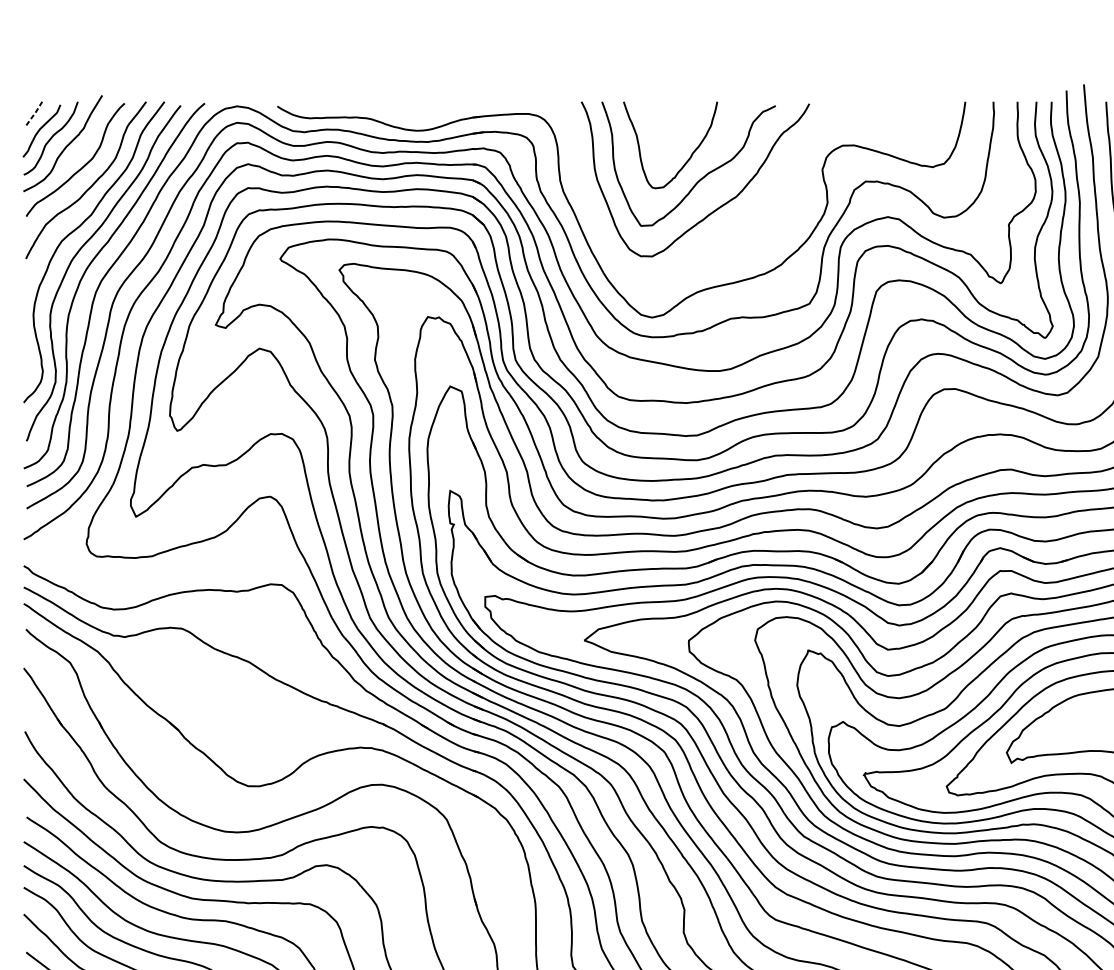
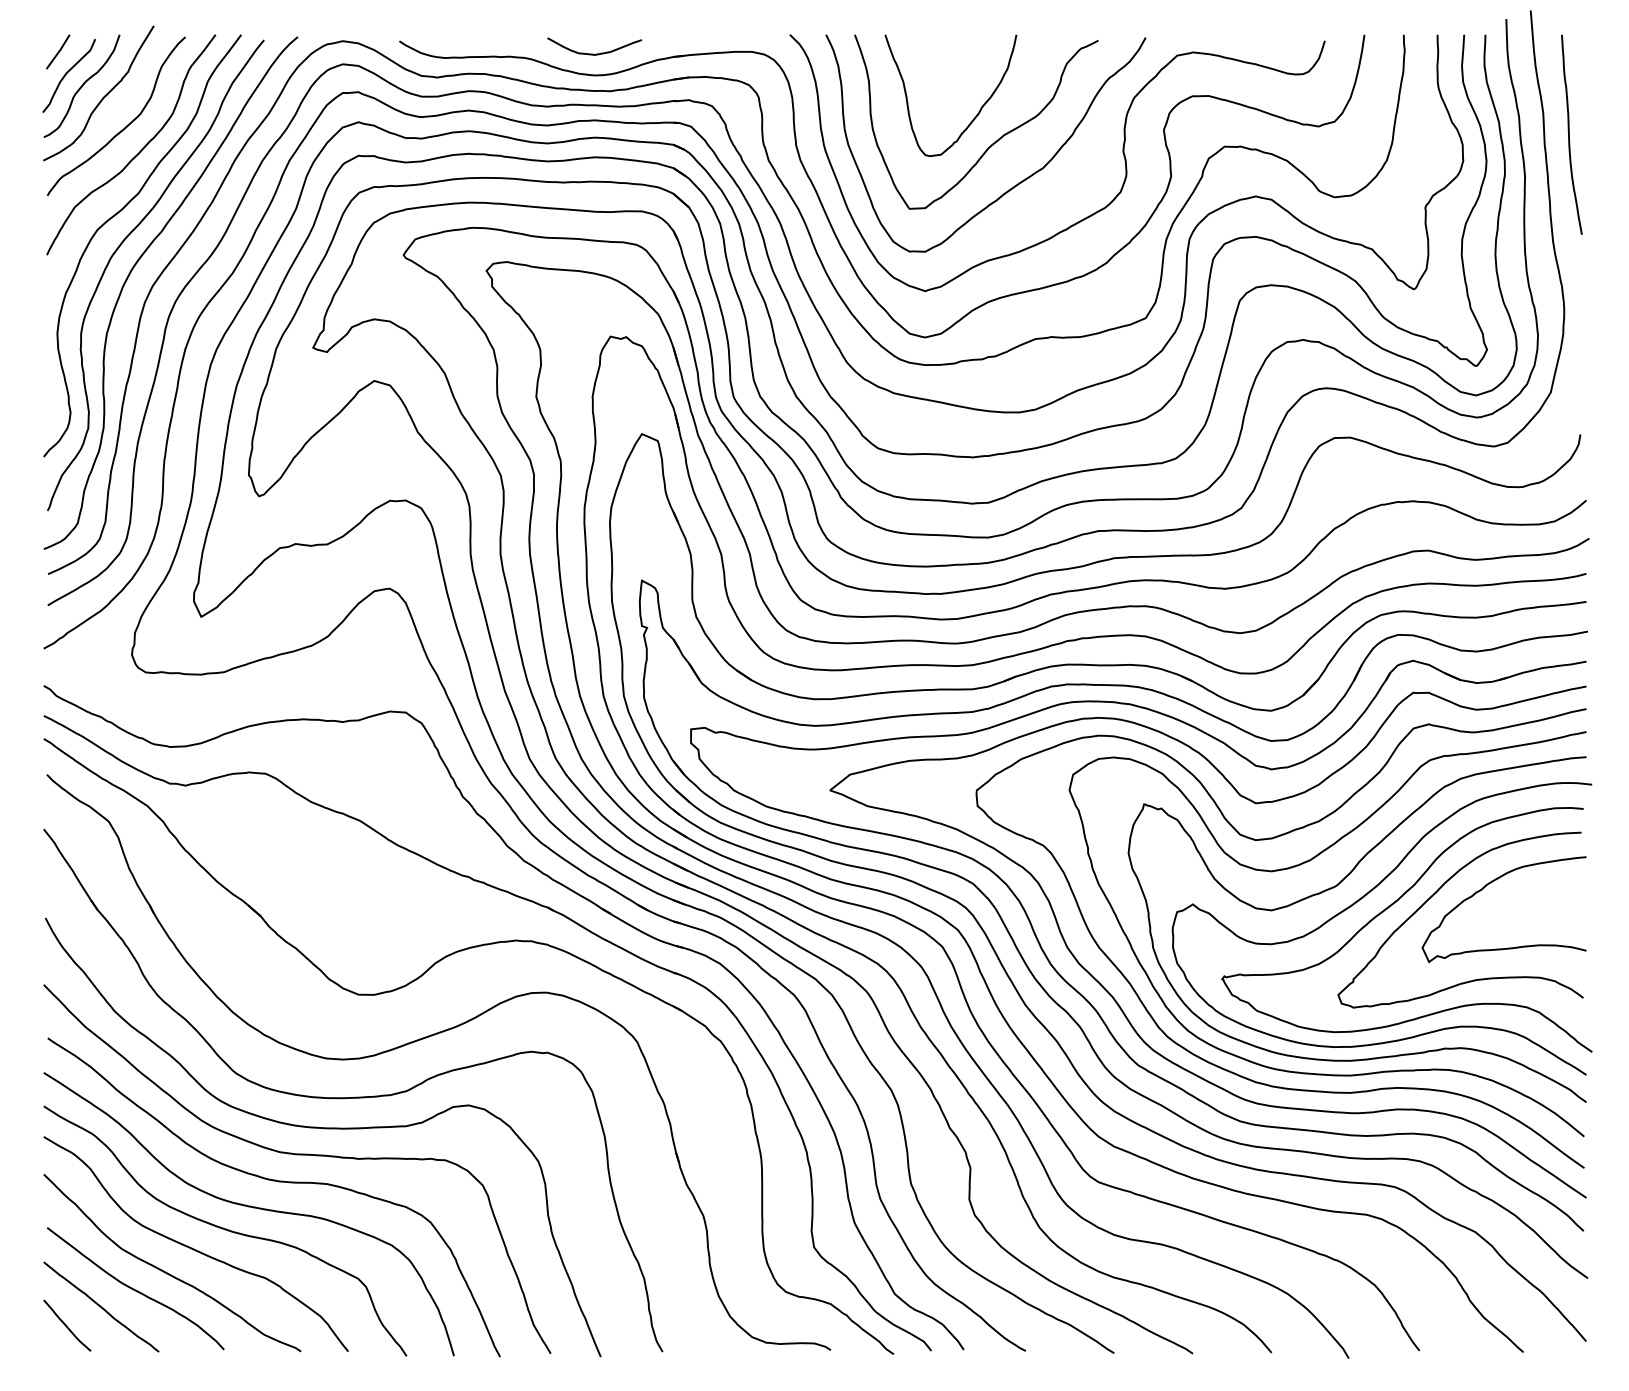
line: (34, 113) -> (58, 51), dashed -> solid
curve: (415, 115) -> (593, 53), added
curve: (770, 229) -> (1090, 214), added

